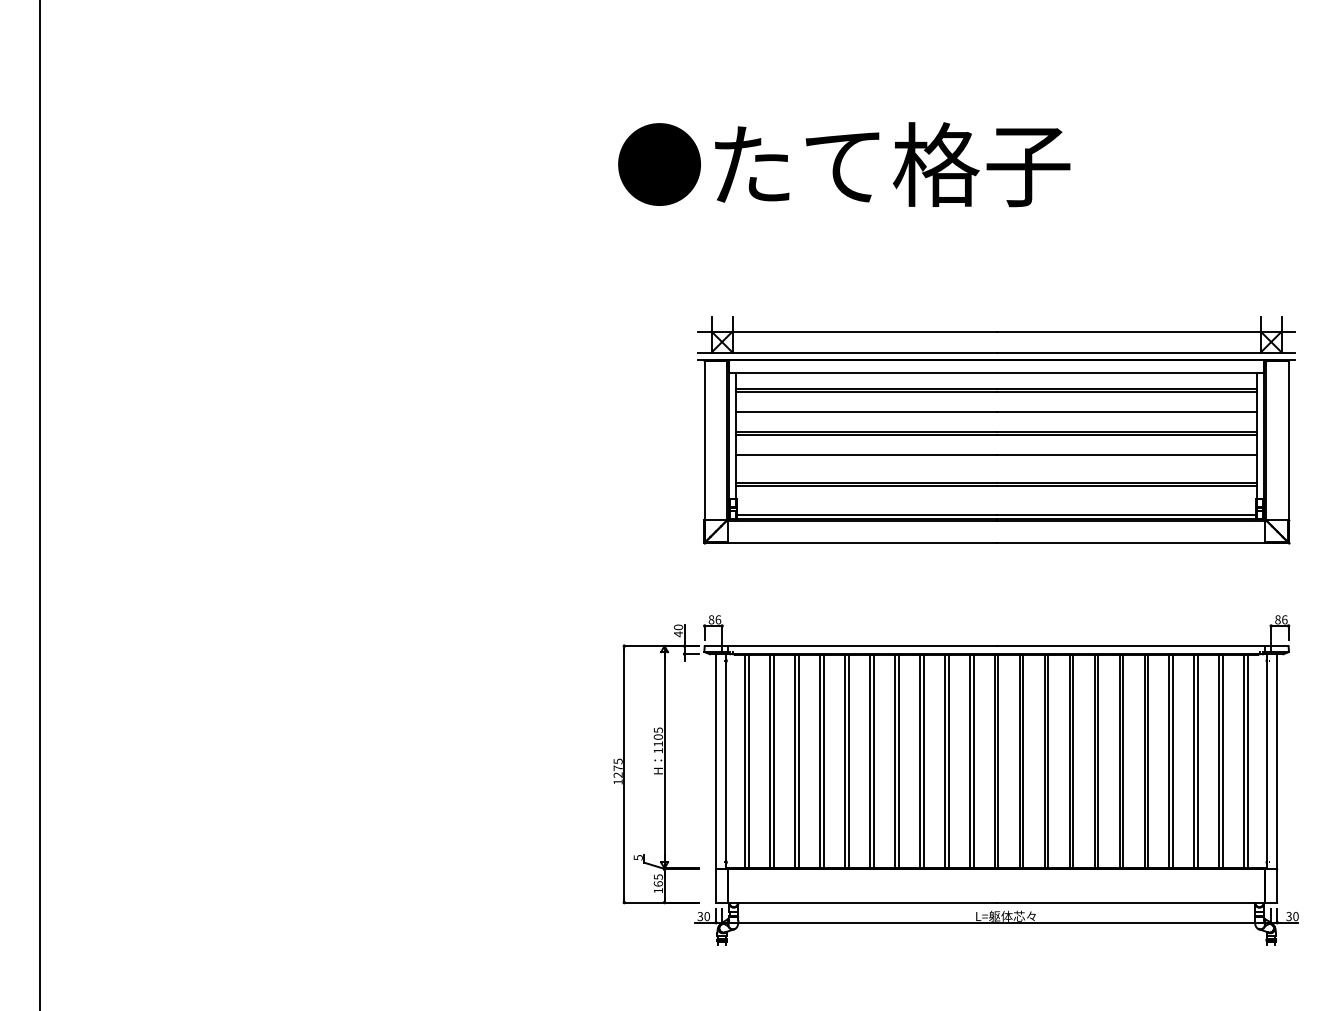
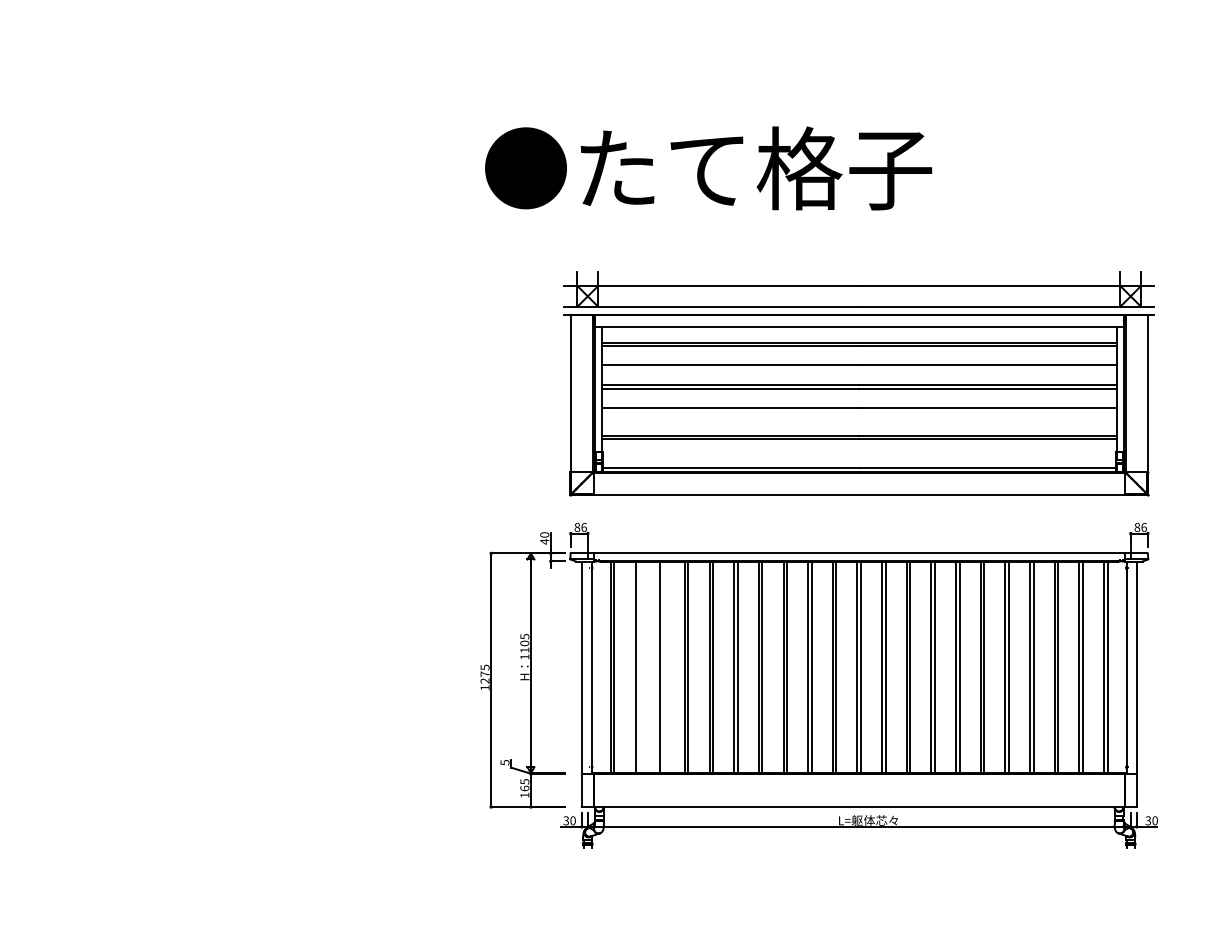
text: (844, 164) -> (708, 168), moved
part: (996, 430) -> (859, 383), moved
line: (773, 760) -> (638, 666), removed
line: (798, 760) -> (663, 666), removed

